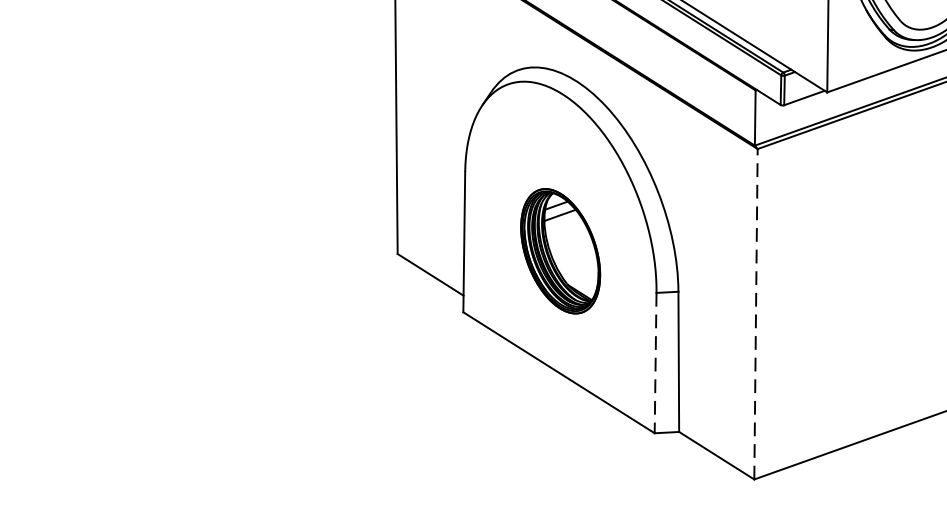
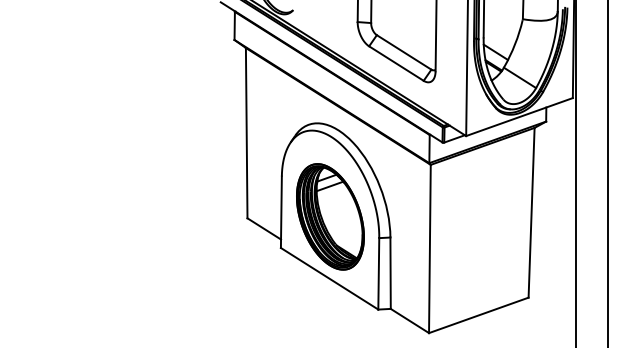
part: (560, 250) -> (330, 216), size x1.67
line: (755, 313) -> (429, 248), dashed -> solid
line: (655, 362) -> (378, 273), dashed -> solid

